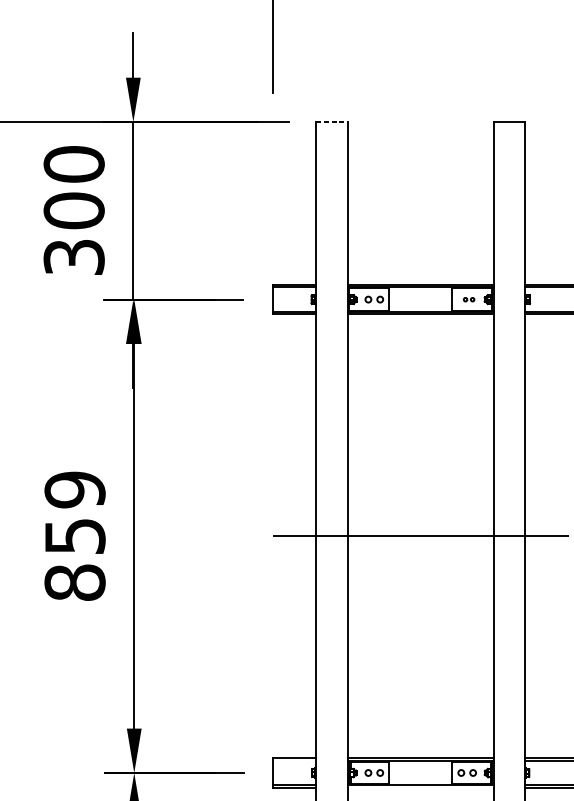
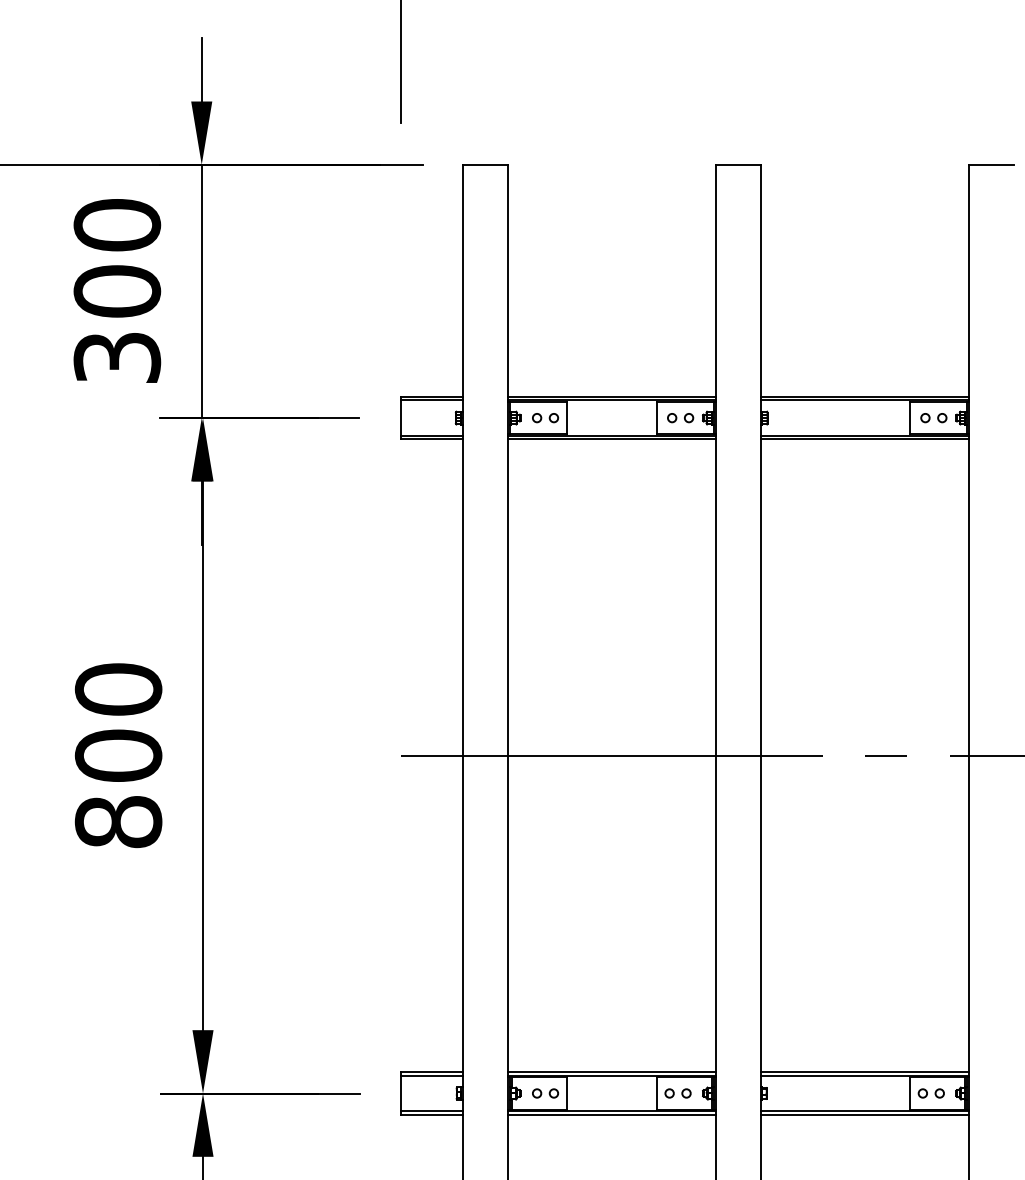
line: (332, 121) -> (485, 164), dashed -> solid
part: (468, 299) -> (680, 418), size x1.67
text: (75, 512) -> (118, 722), 859 -> 800
line: (294, 760) -> (431, 1075), added
line: (420, 787) -> (611, 1114), added

